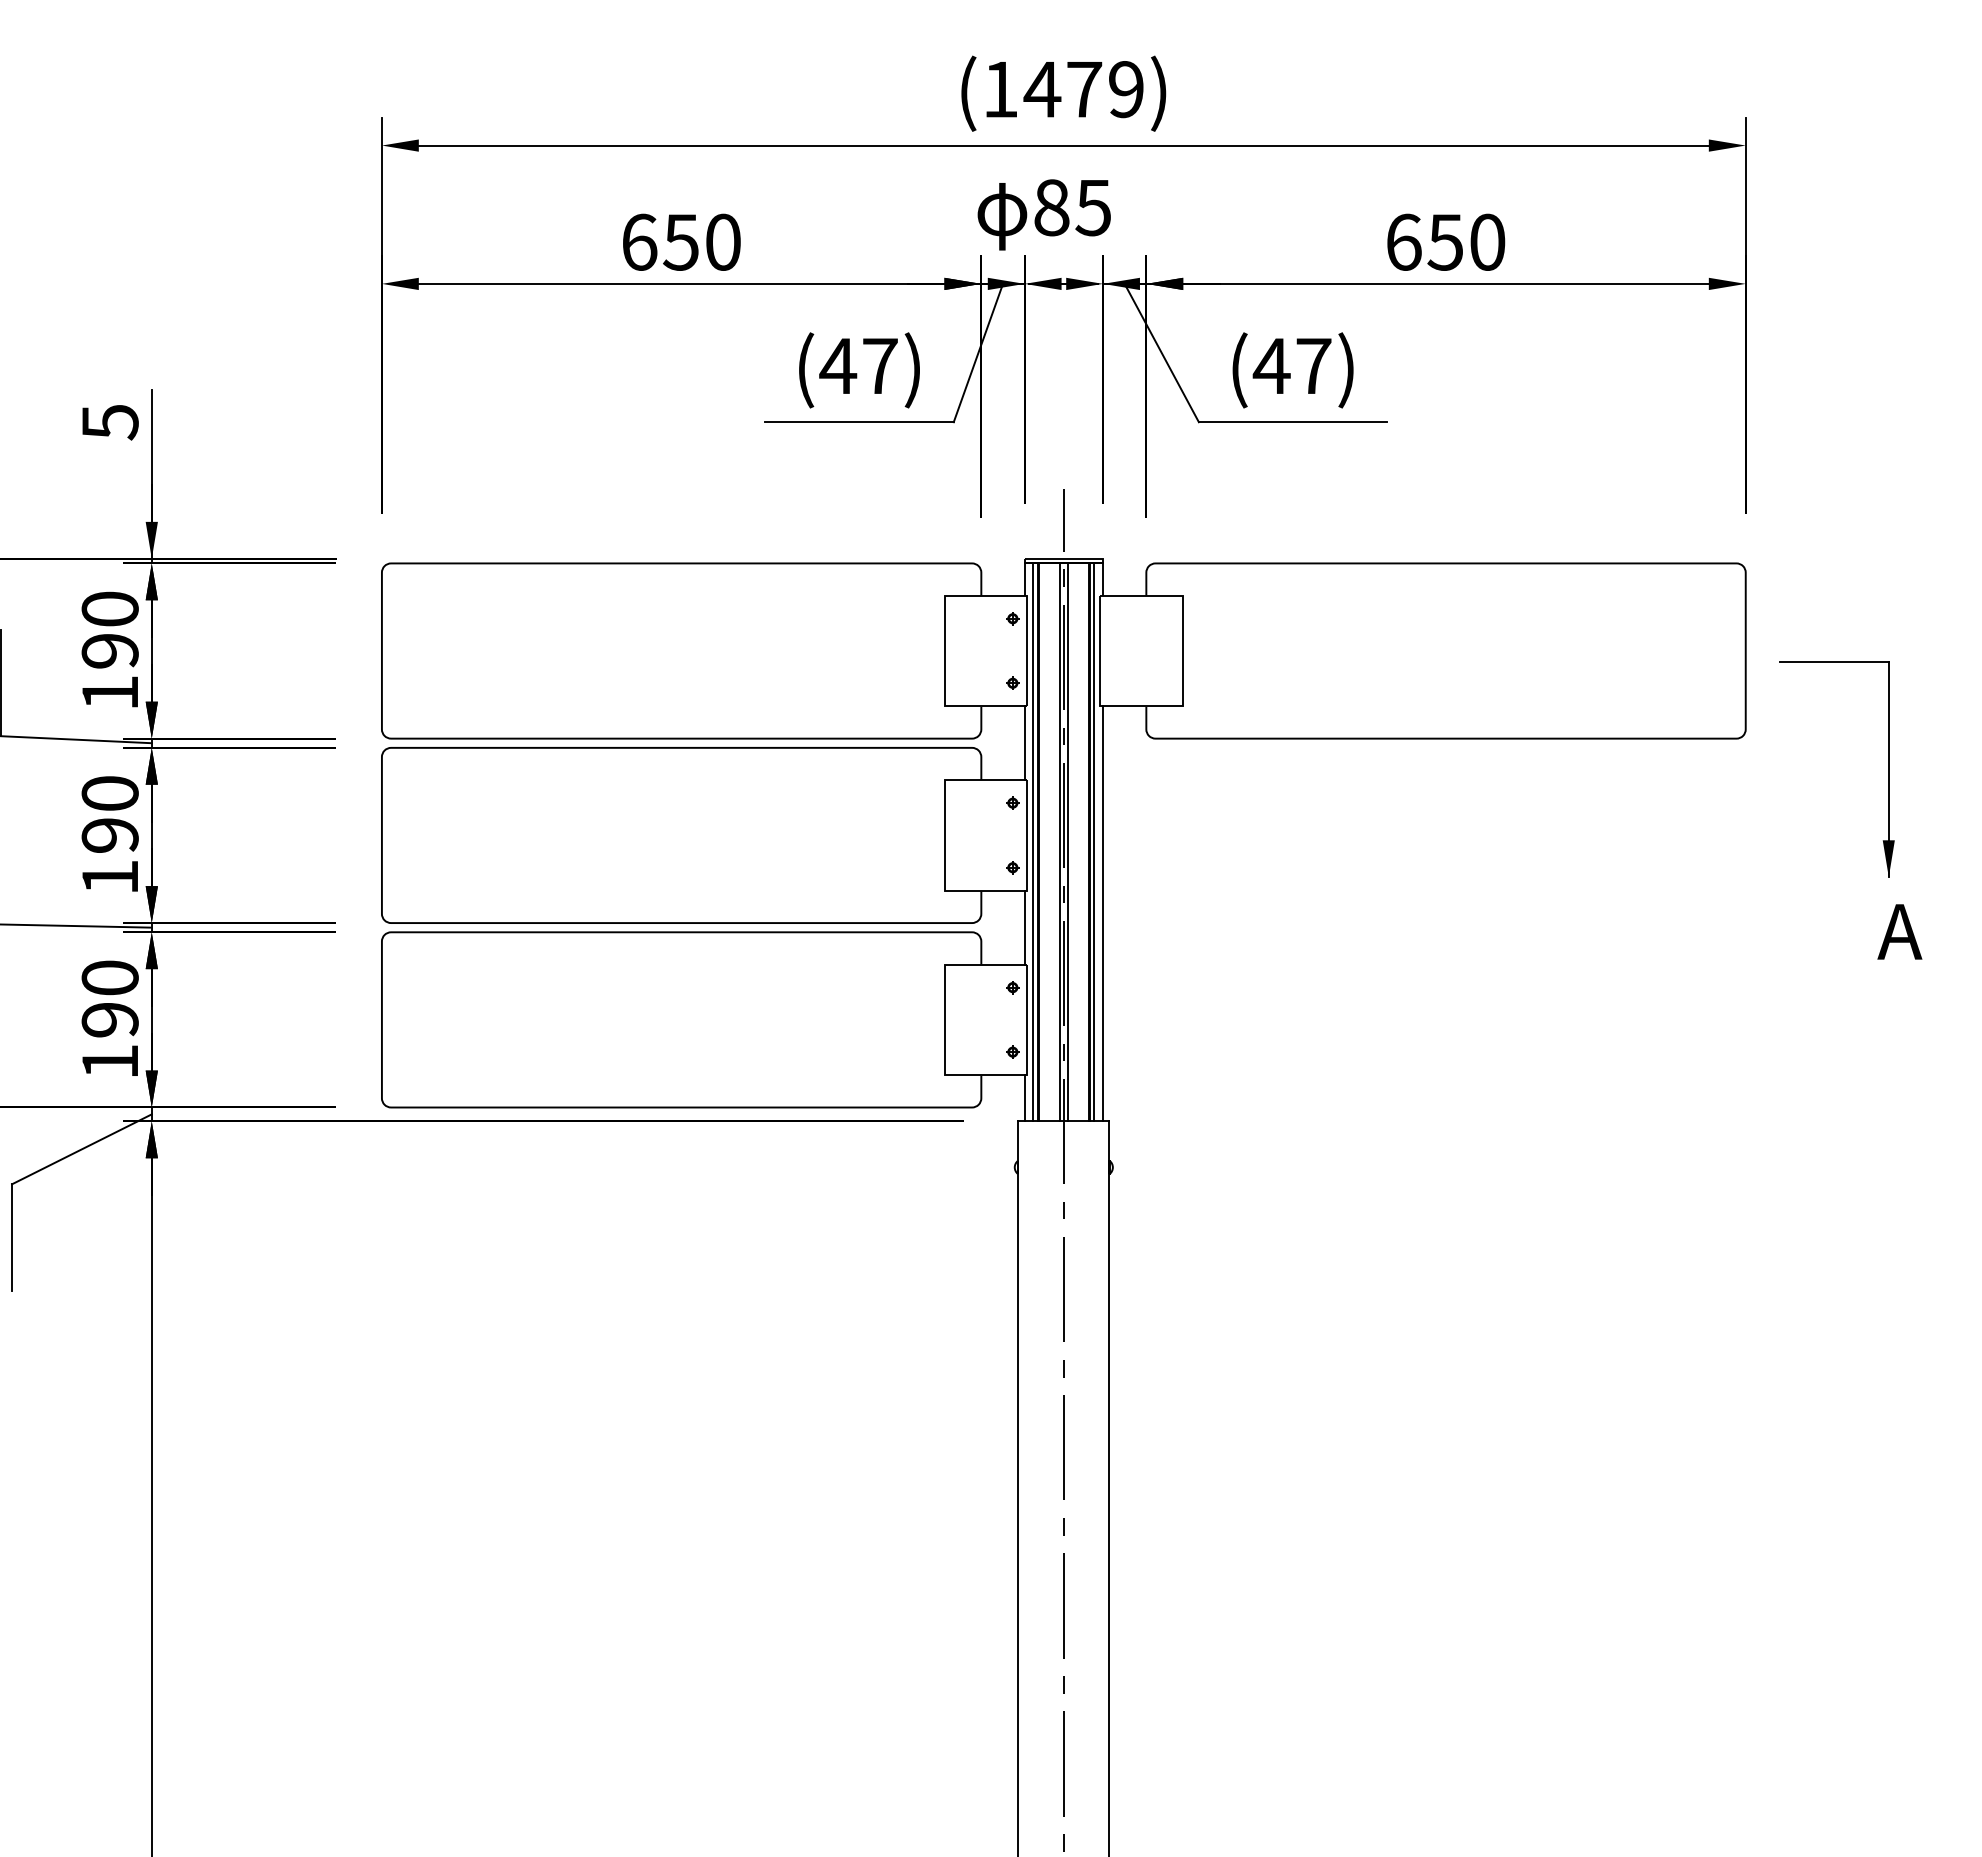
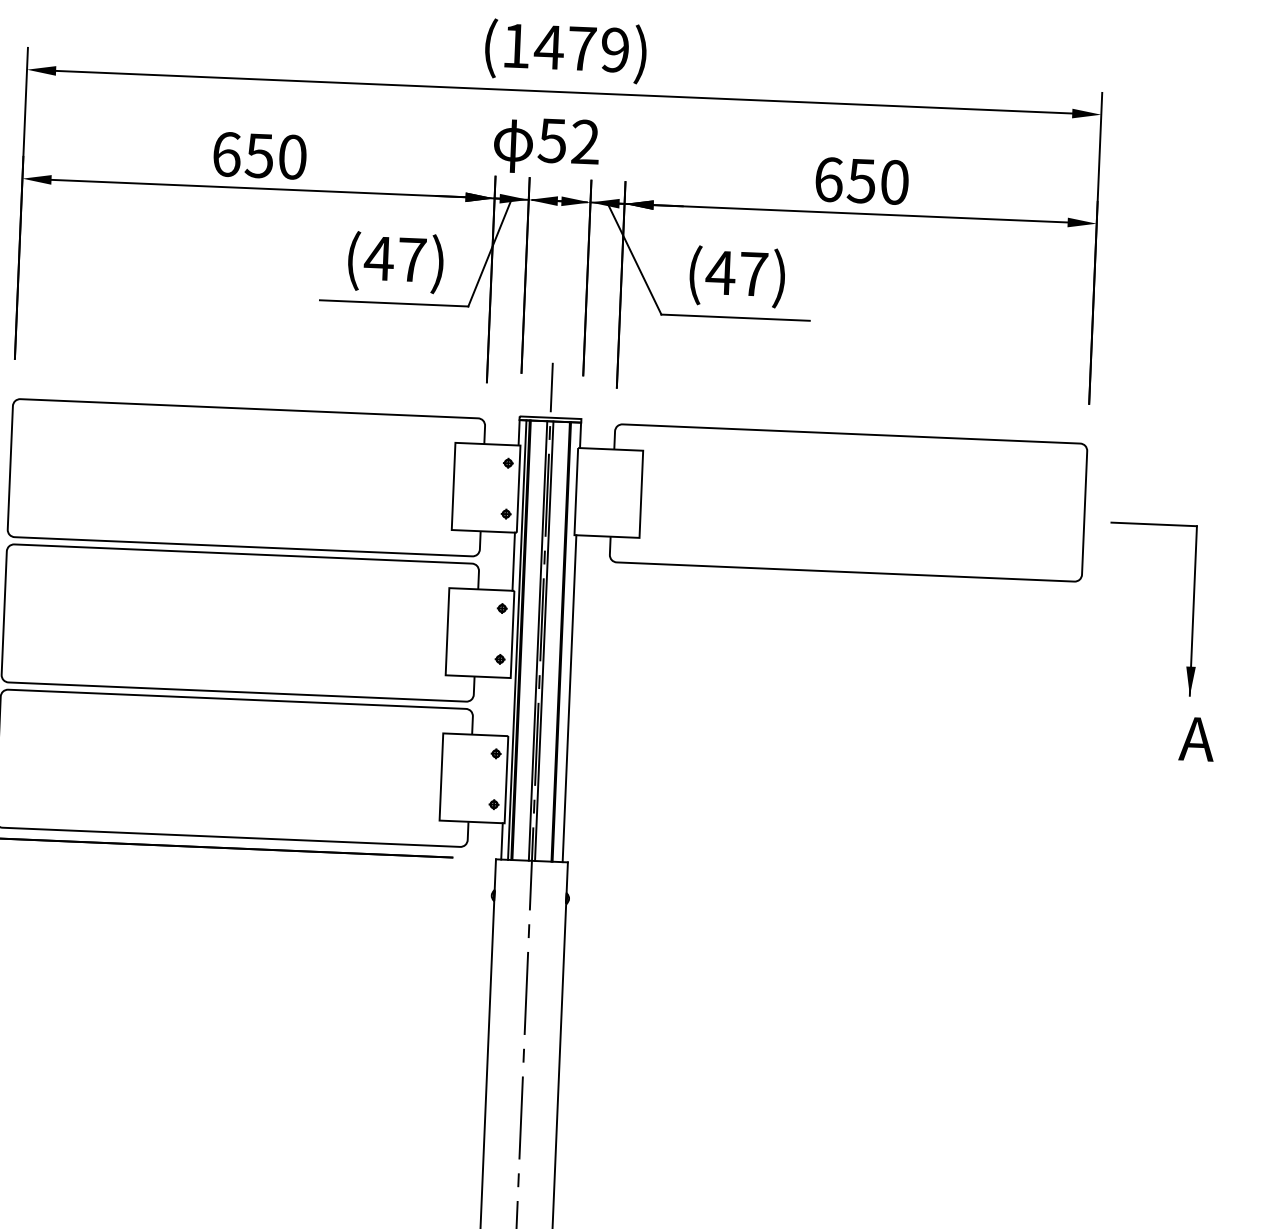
text: (1072, 207) -> (568, 141), 85 -> 52
line: (1094, 842) -> (565, 642), removed
line: (1024, 927) -> (507, 706), removed

